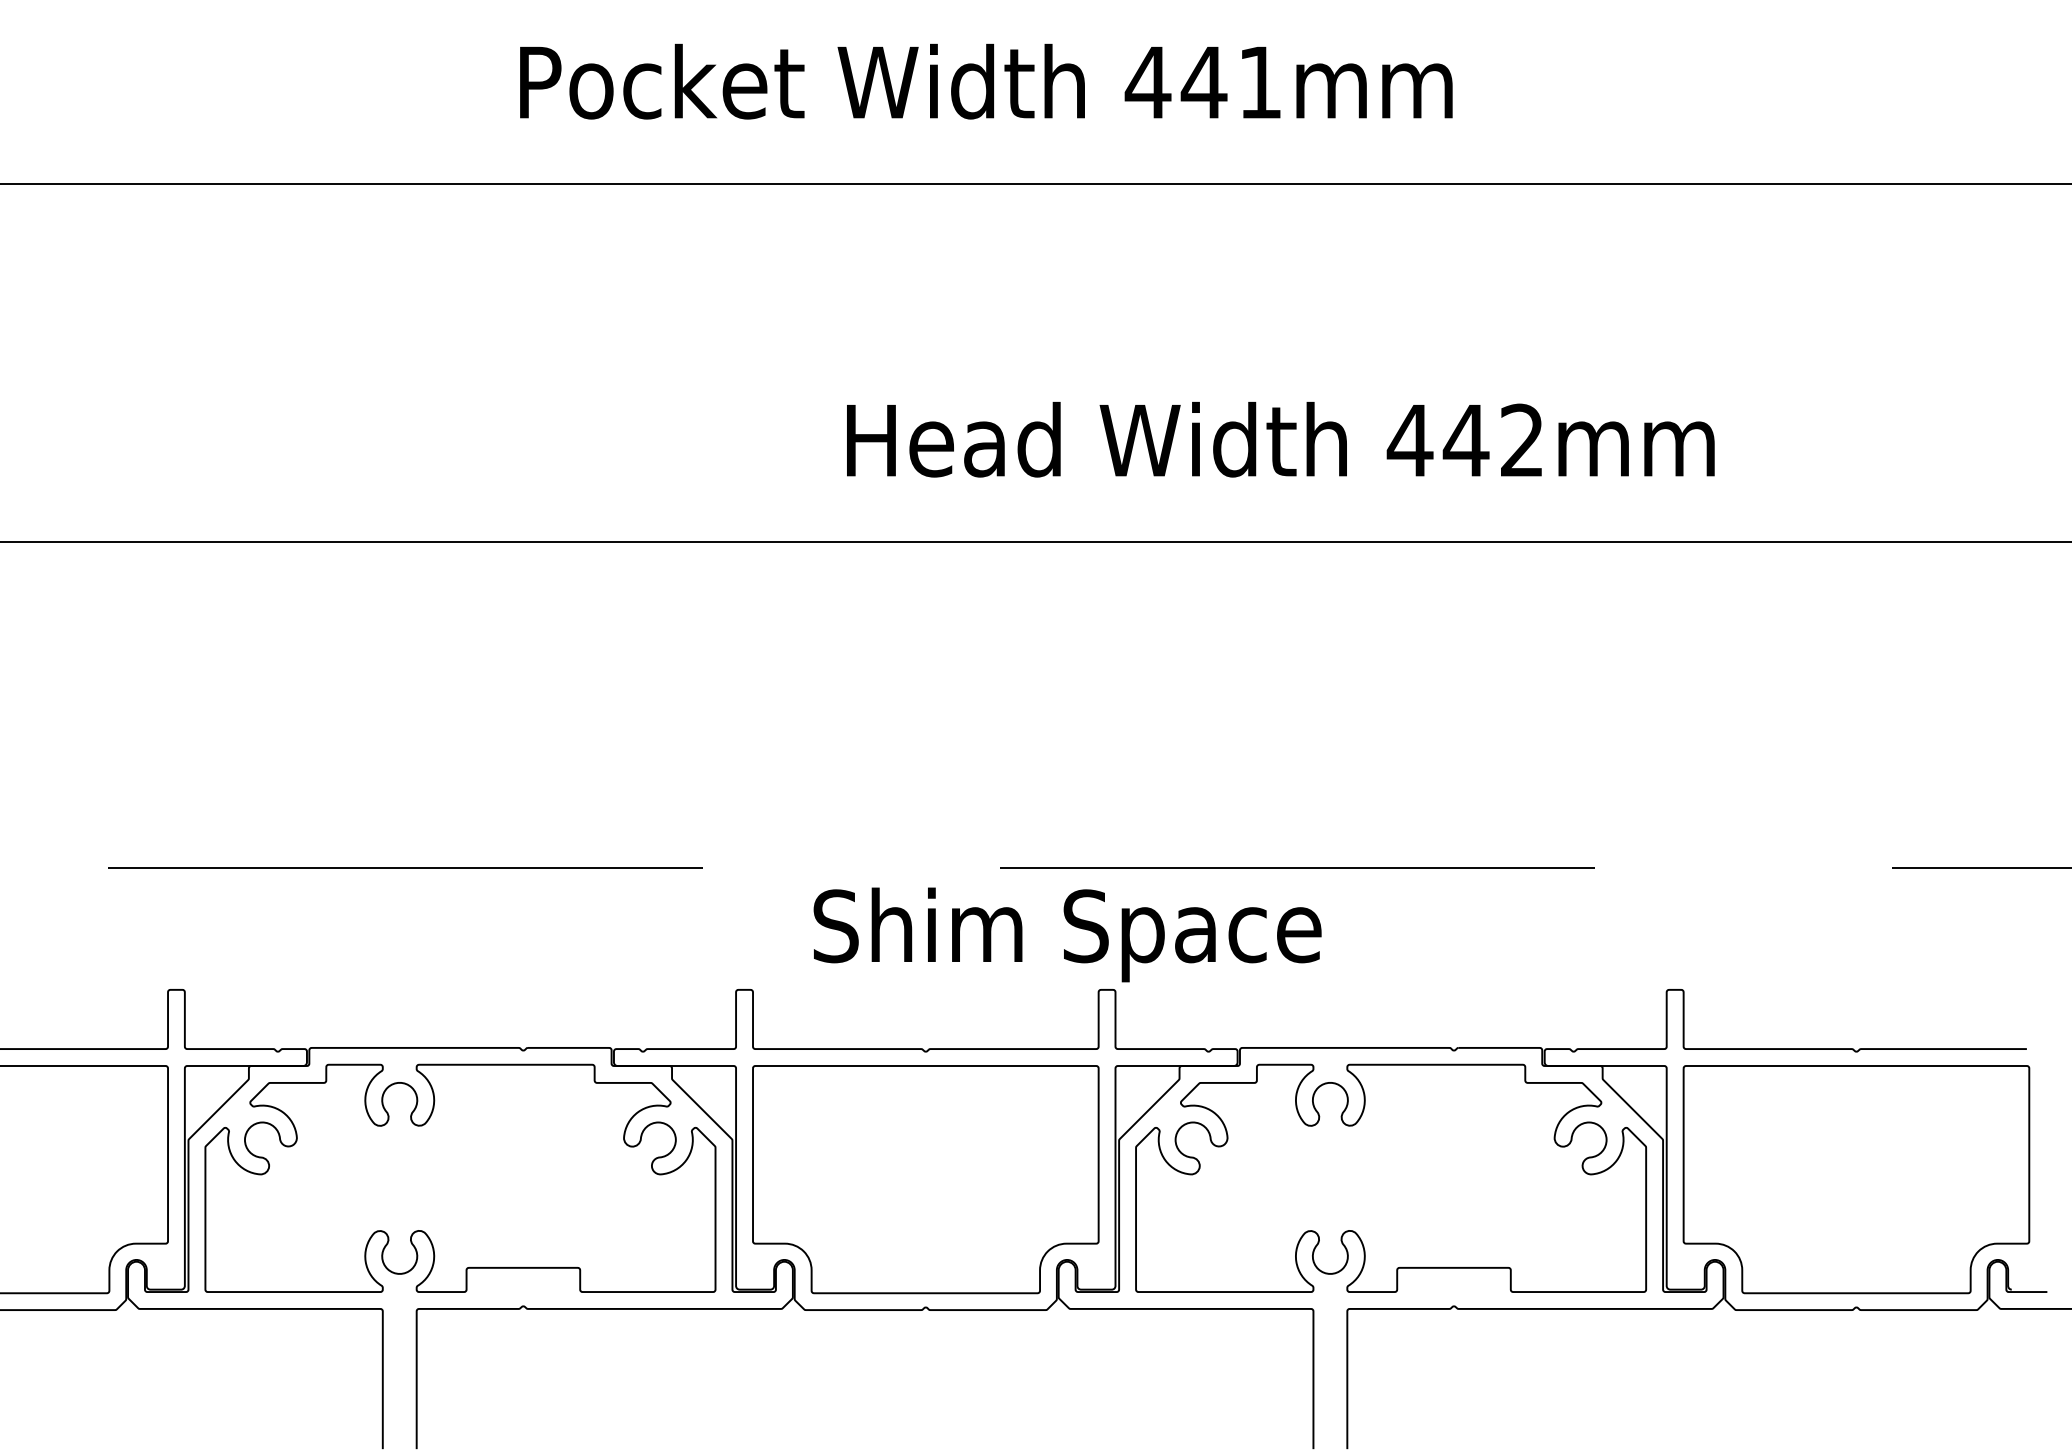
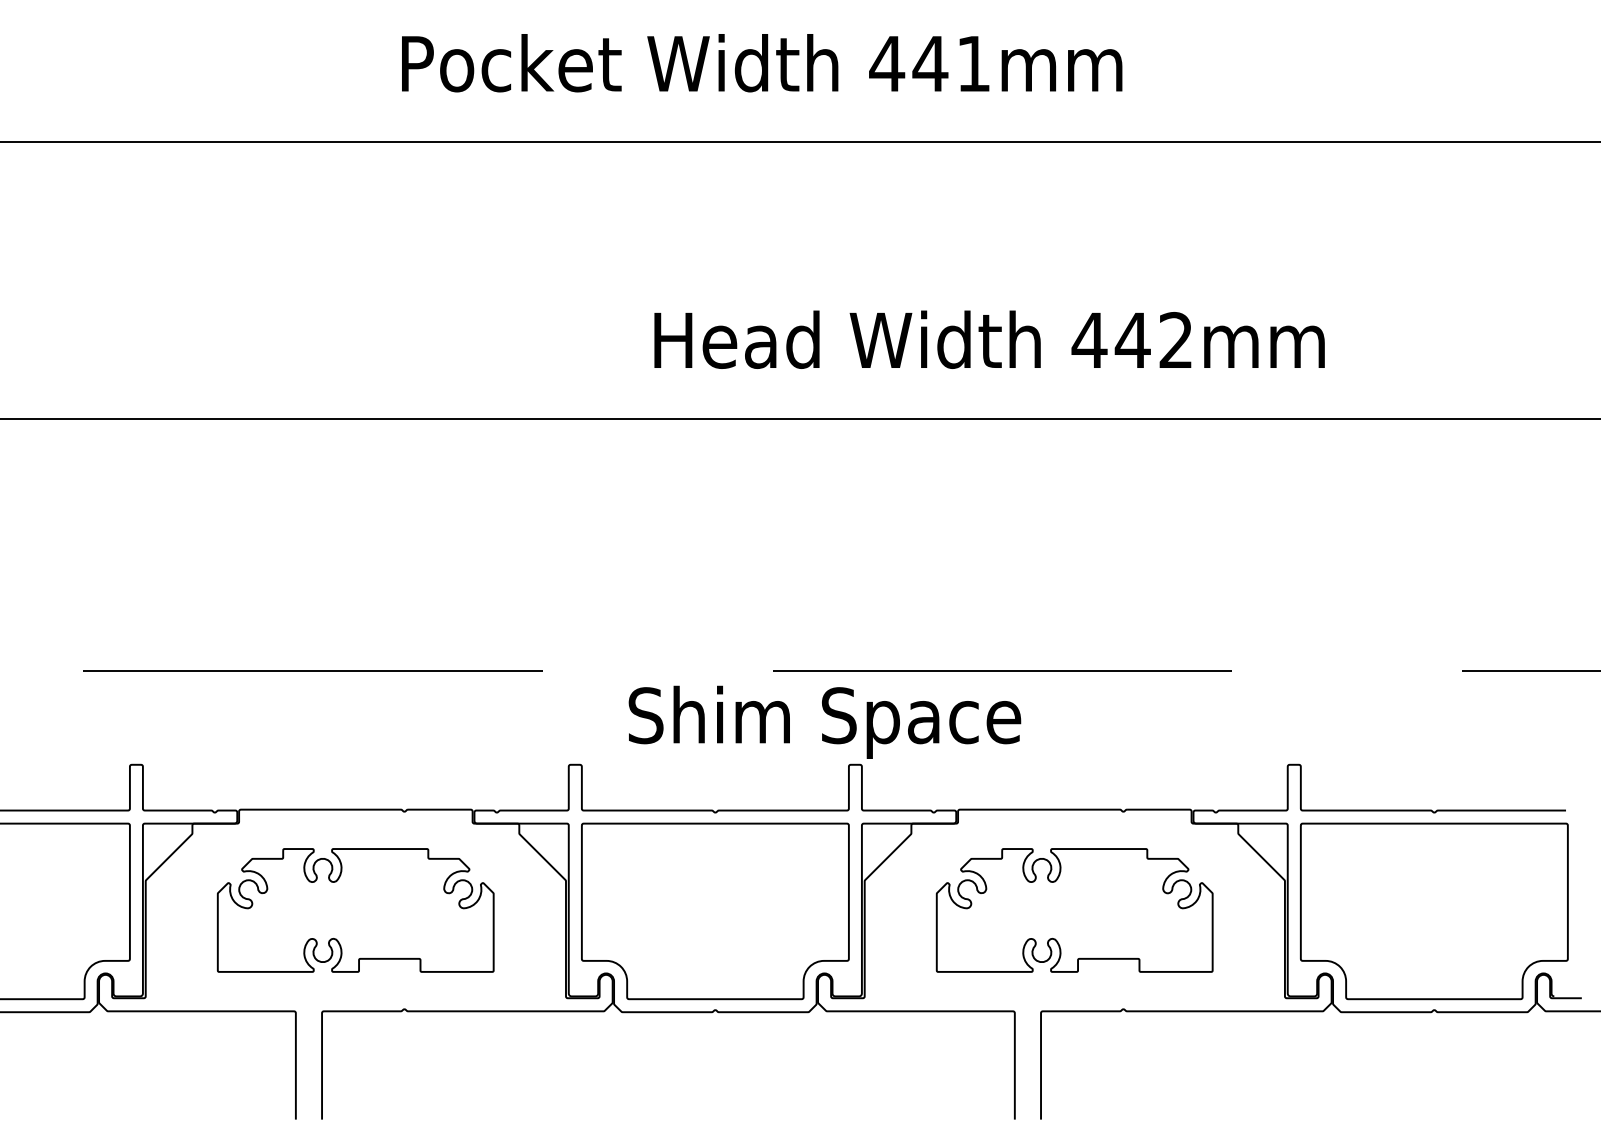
part: (459, 1178) -> (355, 910), size x0.7
part: (1390, 1178) -> (1074, 910), size x0.7

